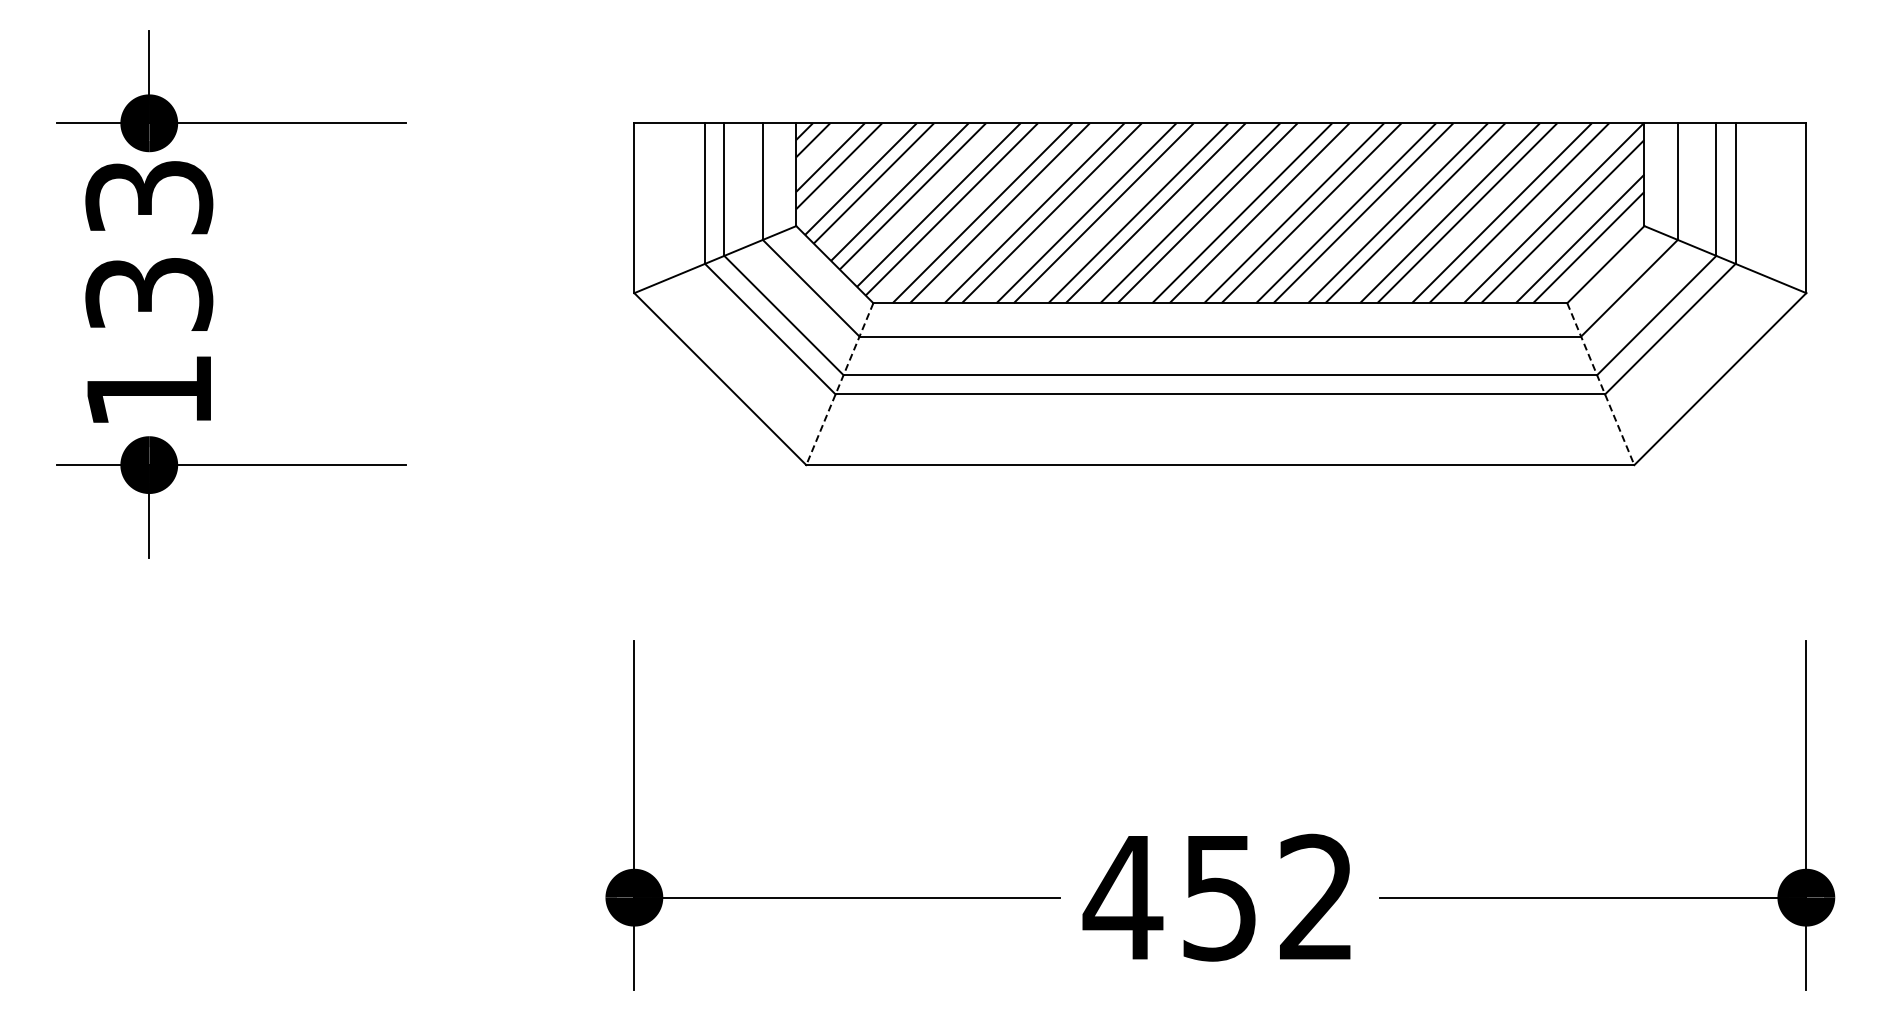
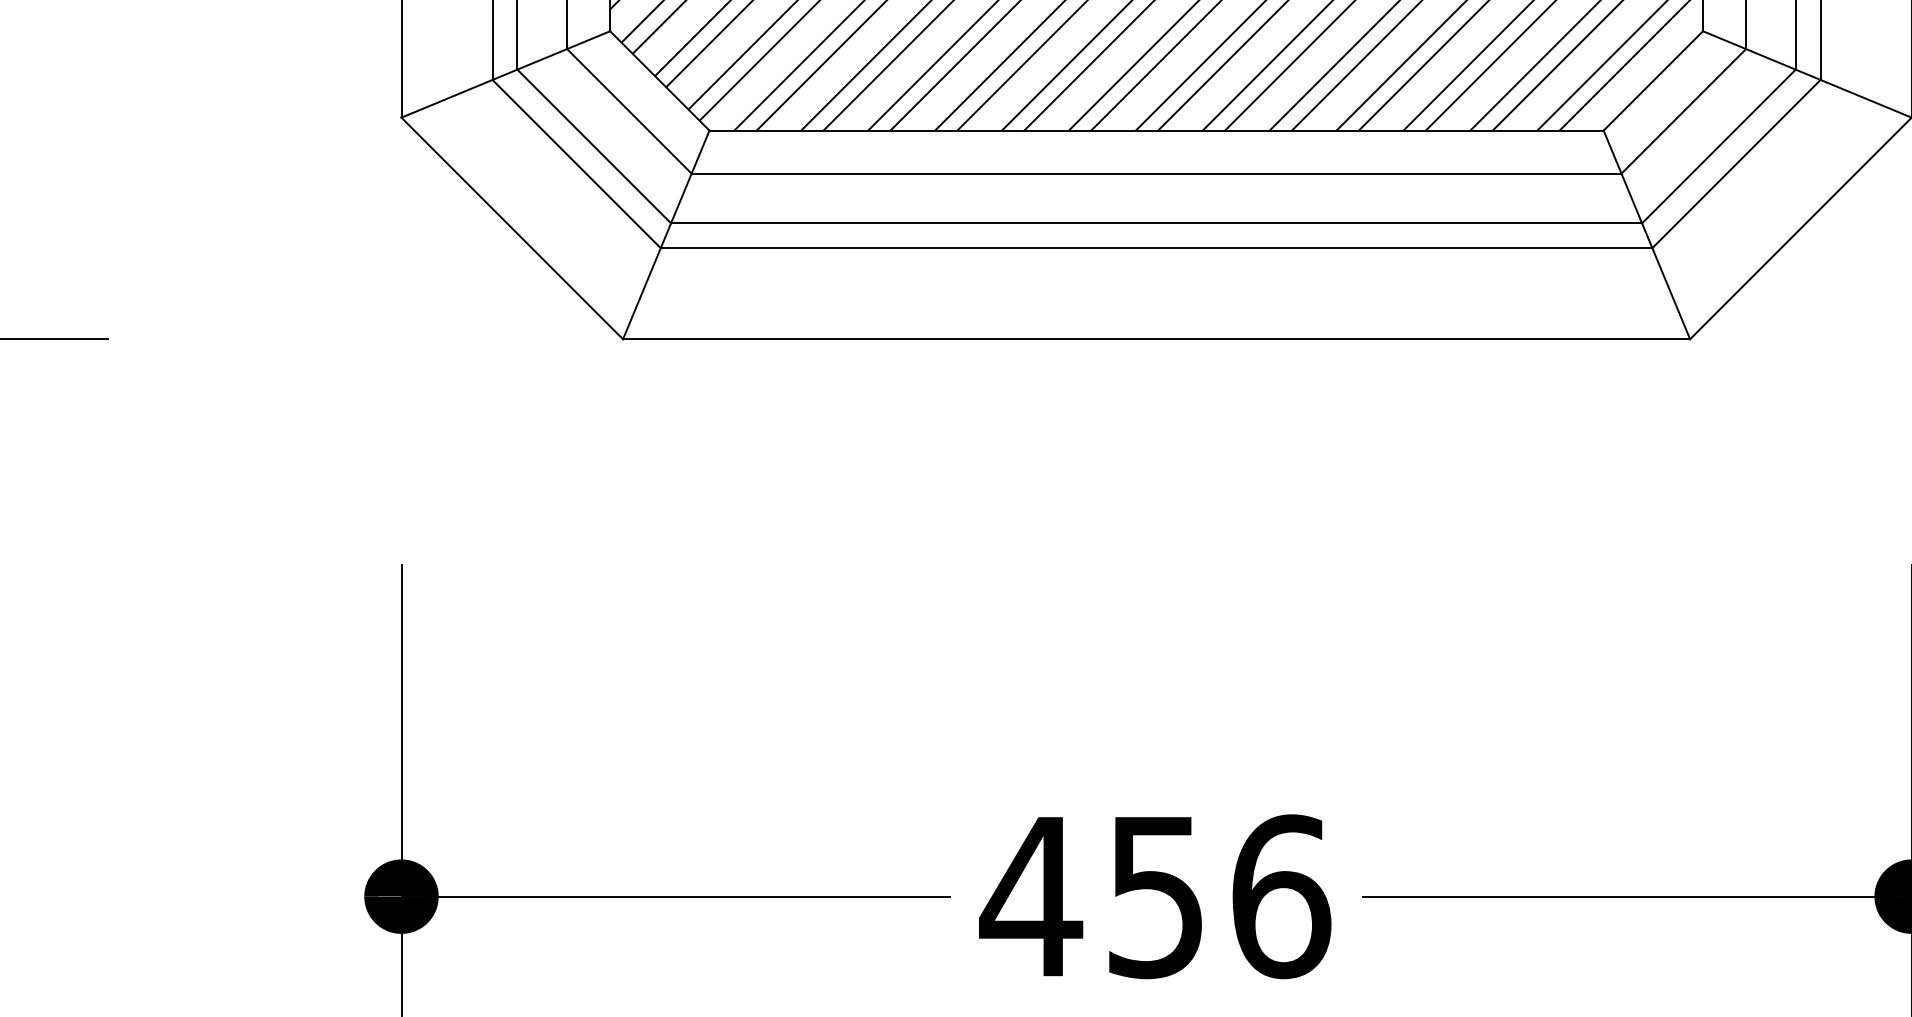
line: (839, 384) -> (665, 235), dashed -> solid
line: (1600, 384) -> (1646, 235), dashed -> solid
text: (1317, 897) -> (1281, 896), 452 -> 456

